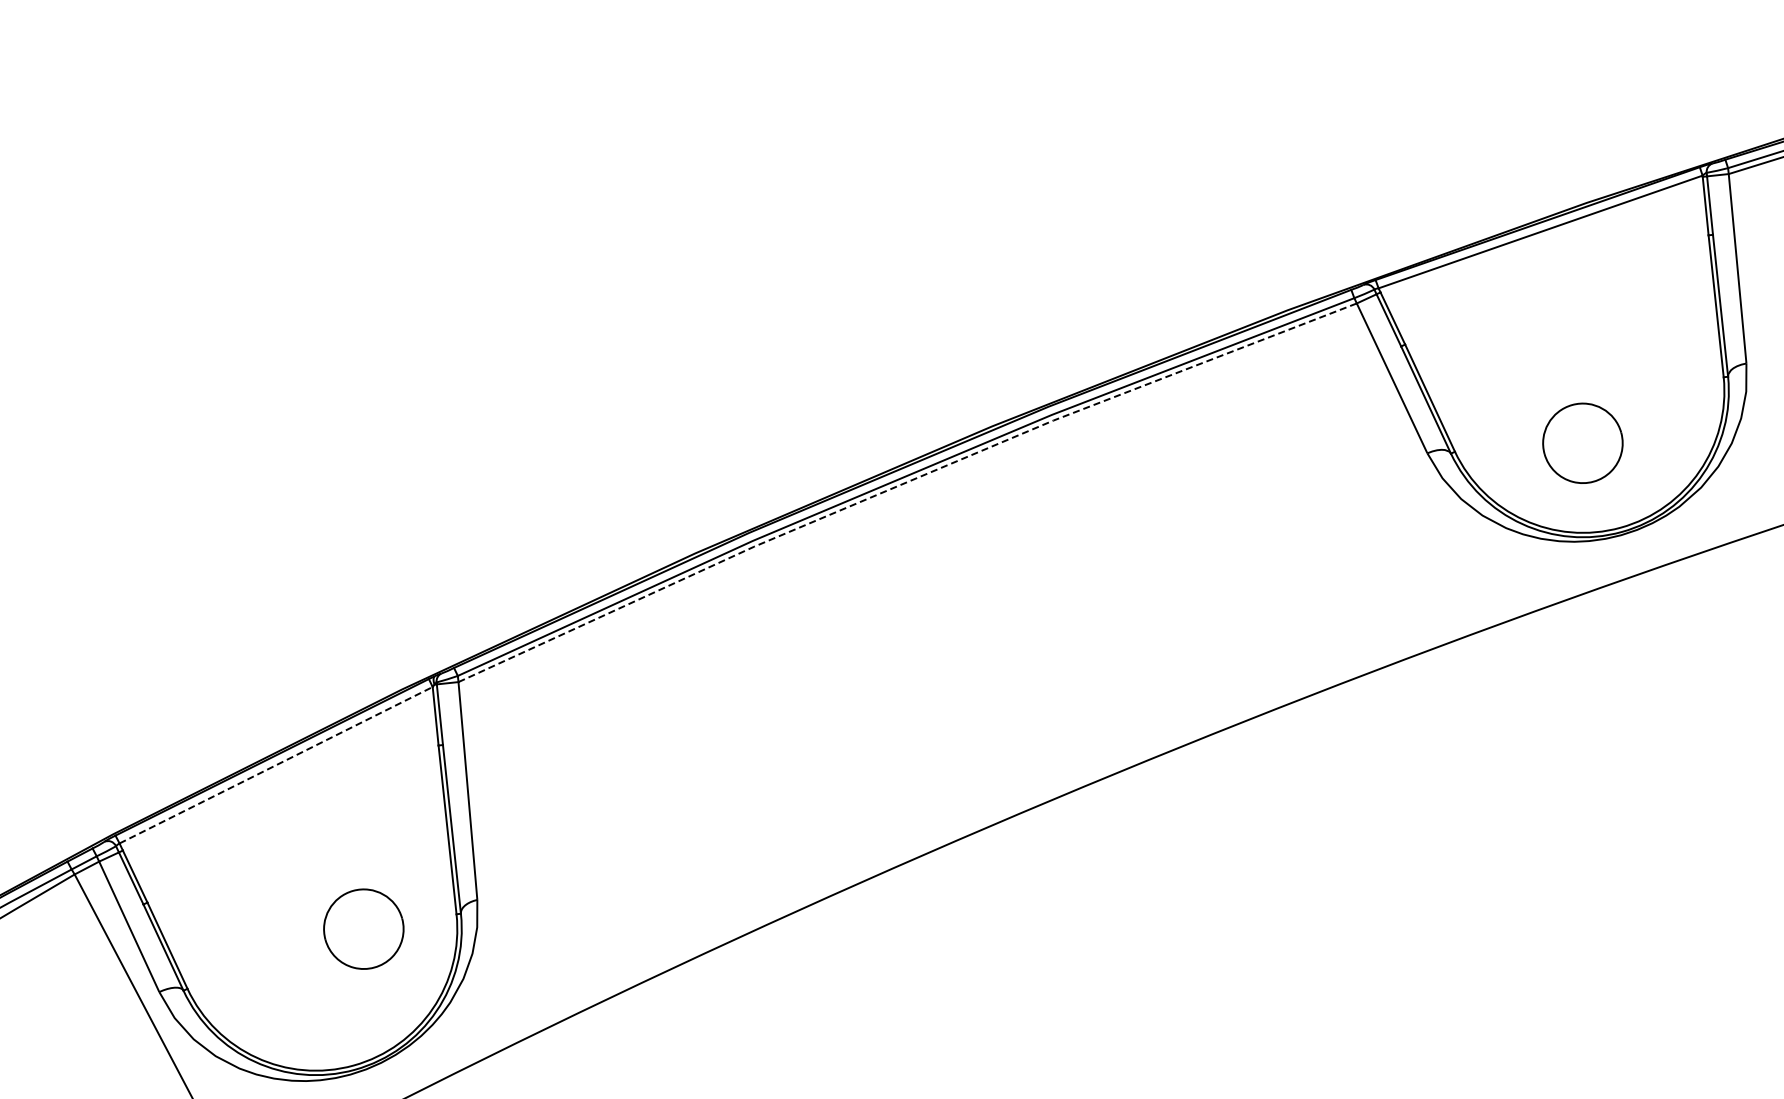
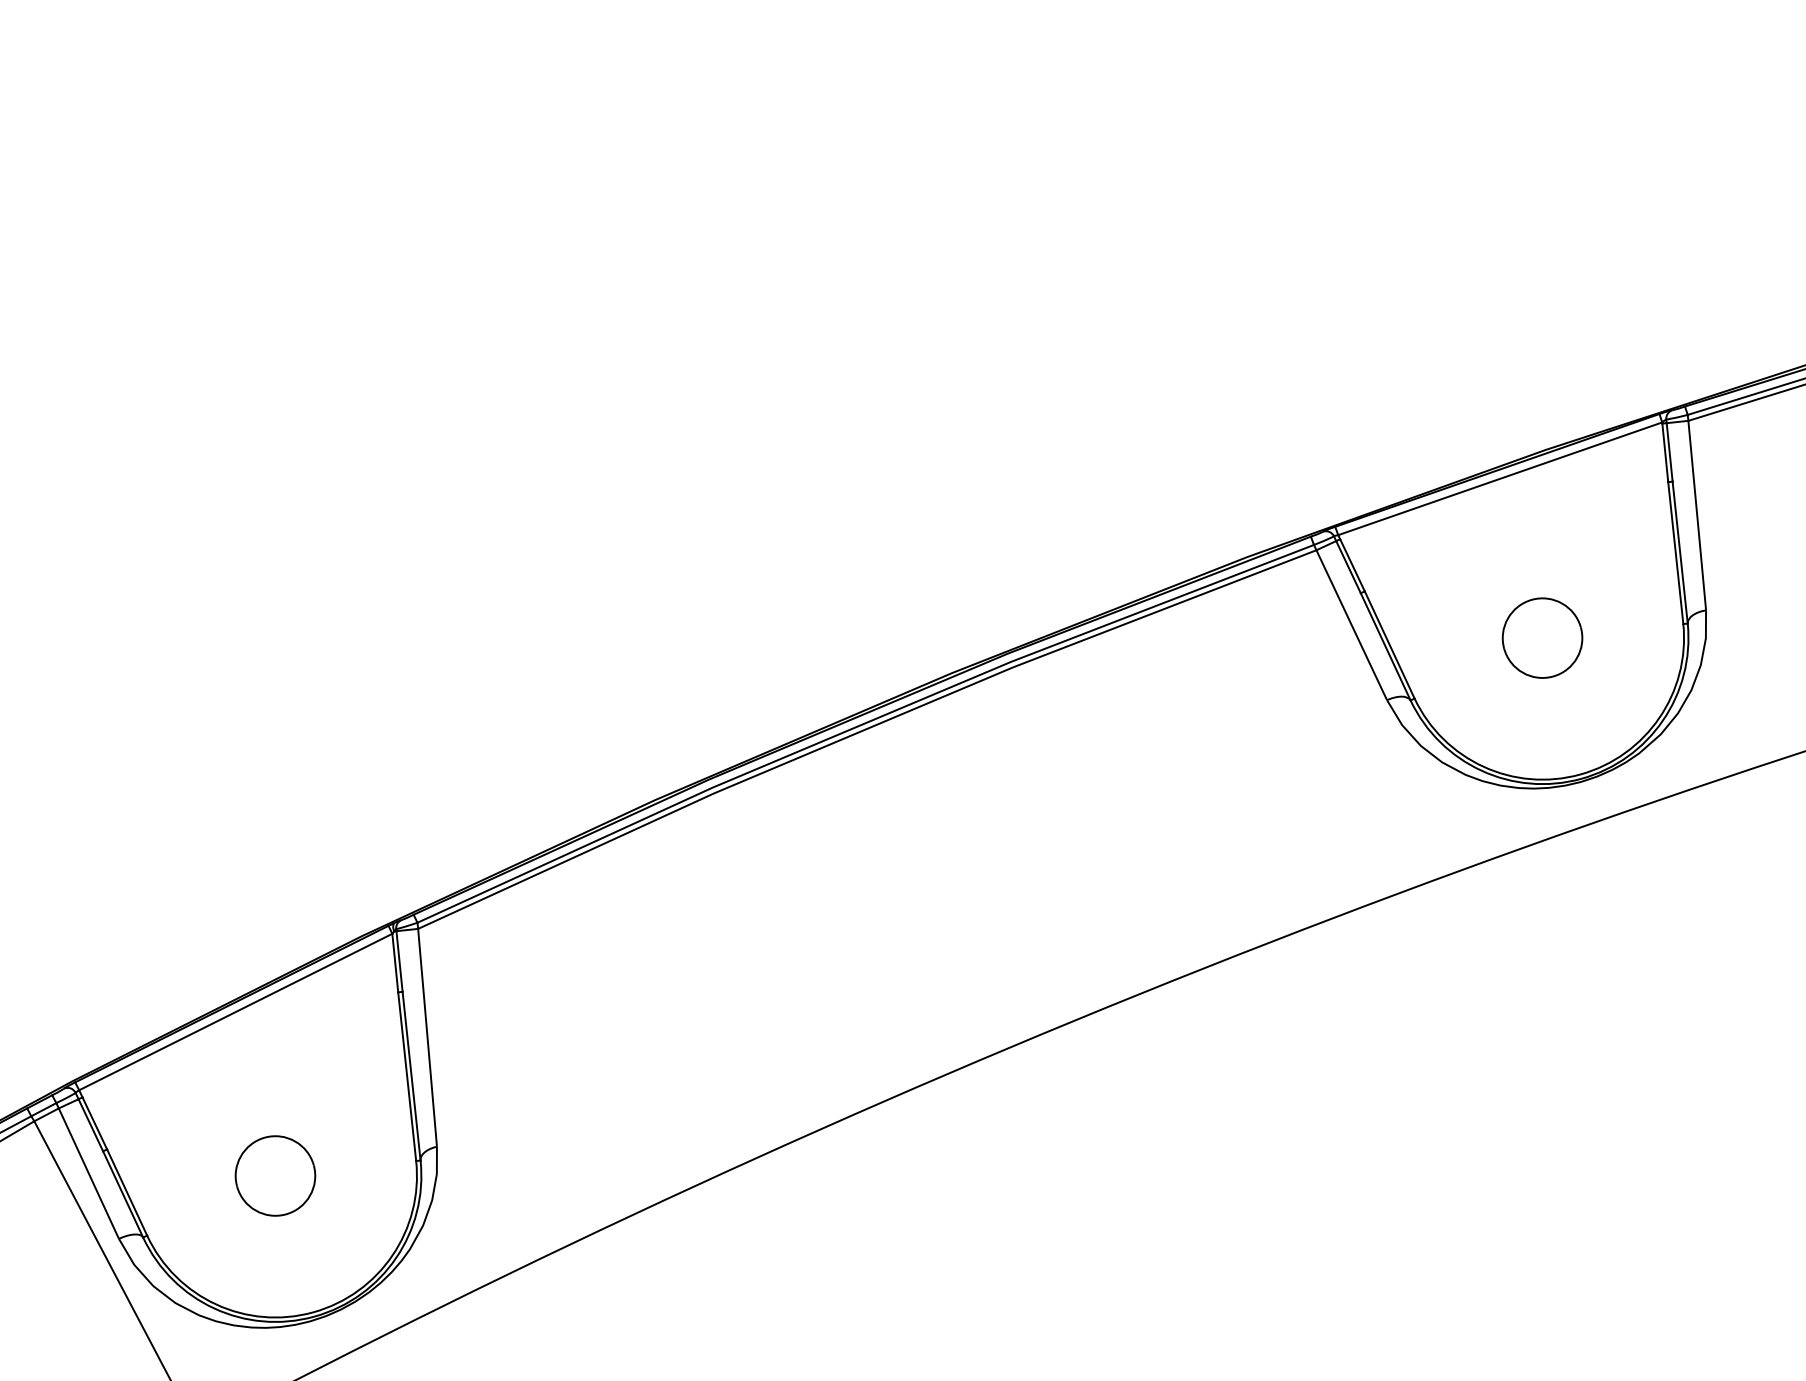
part: (1582, 442) -> (1542, 637), moved
line: (903, 483) -> (863, 730), dashed -> solid
line: (276, 764) -> (236, 1011), dashed -> solid
part: (363, 928) -> (275, 1175), moved

